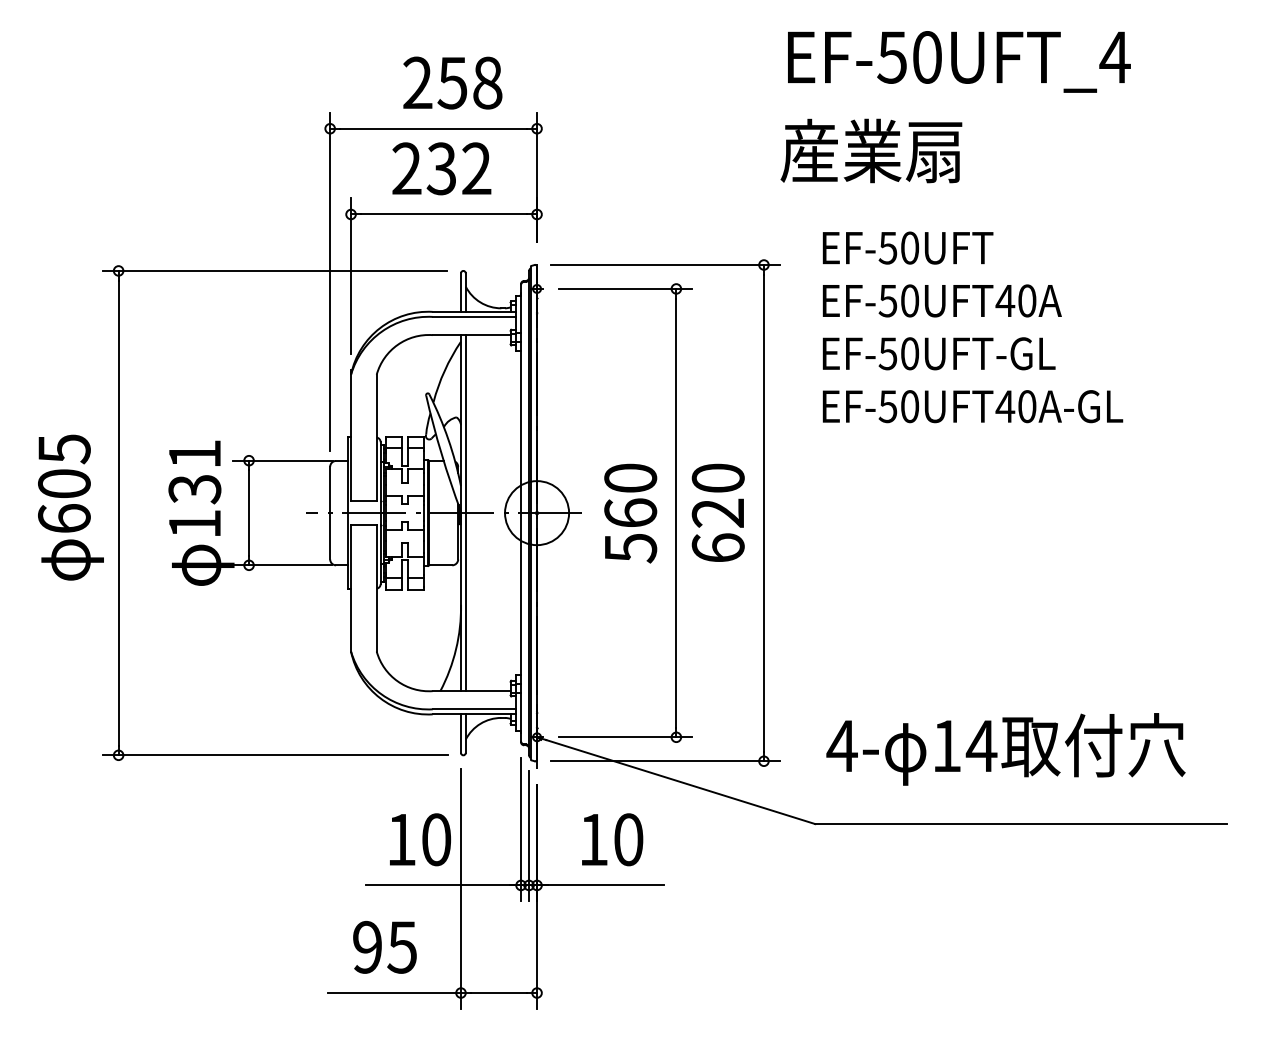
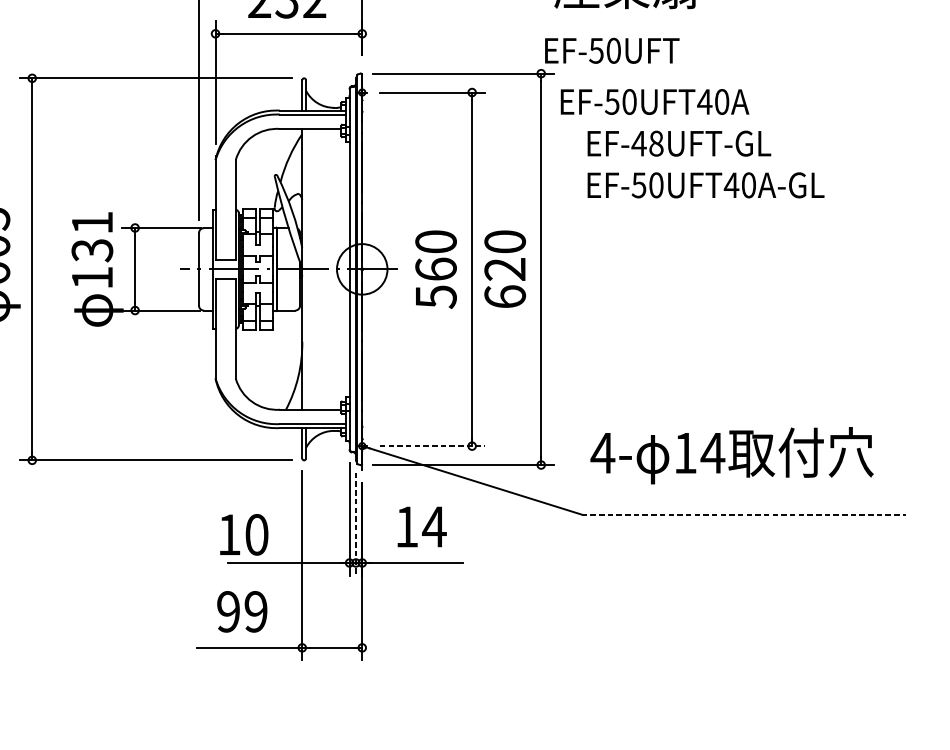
text: (907, 247) -> (611, 50), moved
text: (941, 300) -> (654, 101), moved
text: (898, 353) -> (647, 143), EF-50UFT-GL -> EF-48UFT-GL
line: (465, 513) -> (305, 269), removed
line: (626, 737) -> (432, 446), solid -> dashed
line: (1021, 824) -> (744, 514), solid -> dashed
line: (529, 836) -> (356, 524), solid -> dashed
text: (420, 839) -> (244, 534), moved
text: (628, 839) -> (434, 526), 10 -> 14
text: (401, 946) -> (255, 611), 95 -> 99

